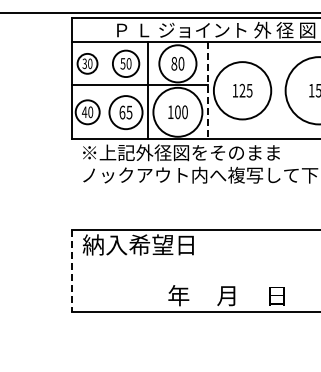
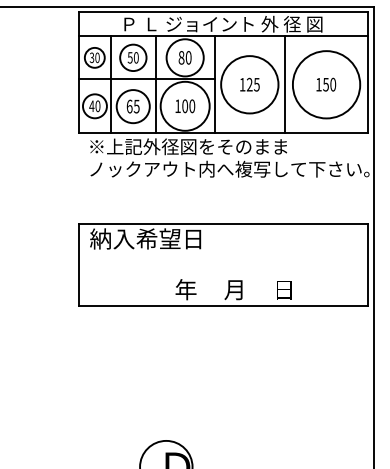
line: (104, 90) -> (111, 84), added
line: (277, 90) -> (284, 84), added
line: (207, 91) -> (214, 85), dashed -> solid
line: (71, 271) -> (78, 265), dashed -> solid

